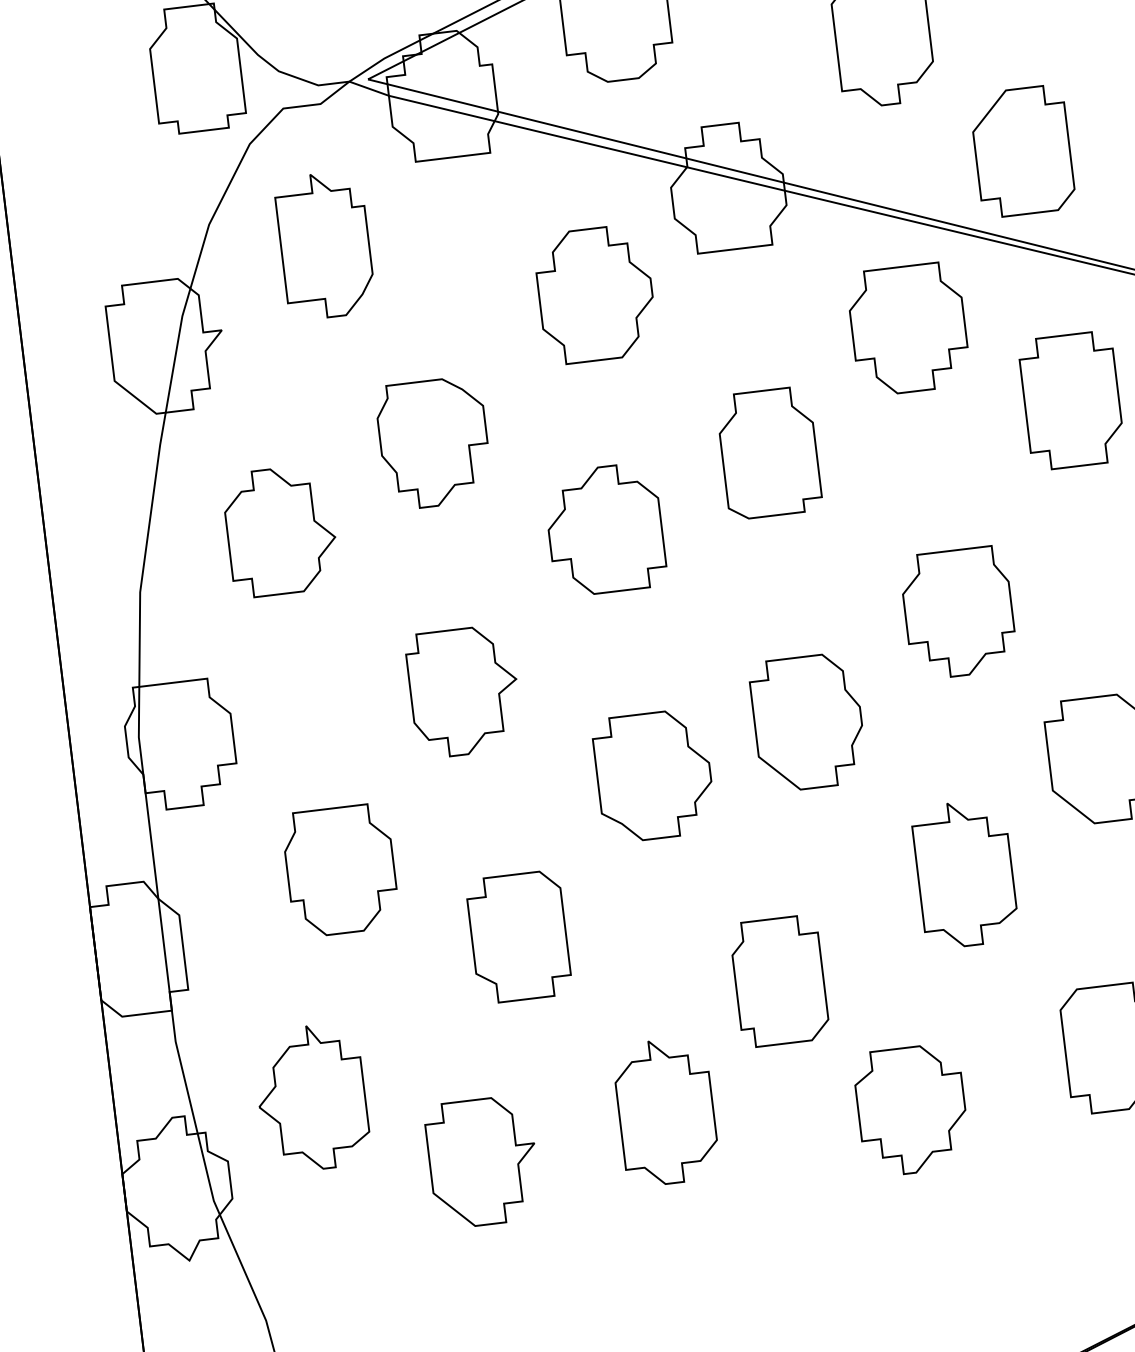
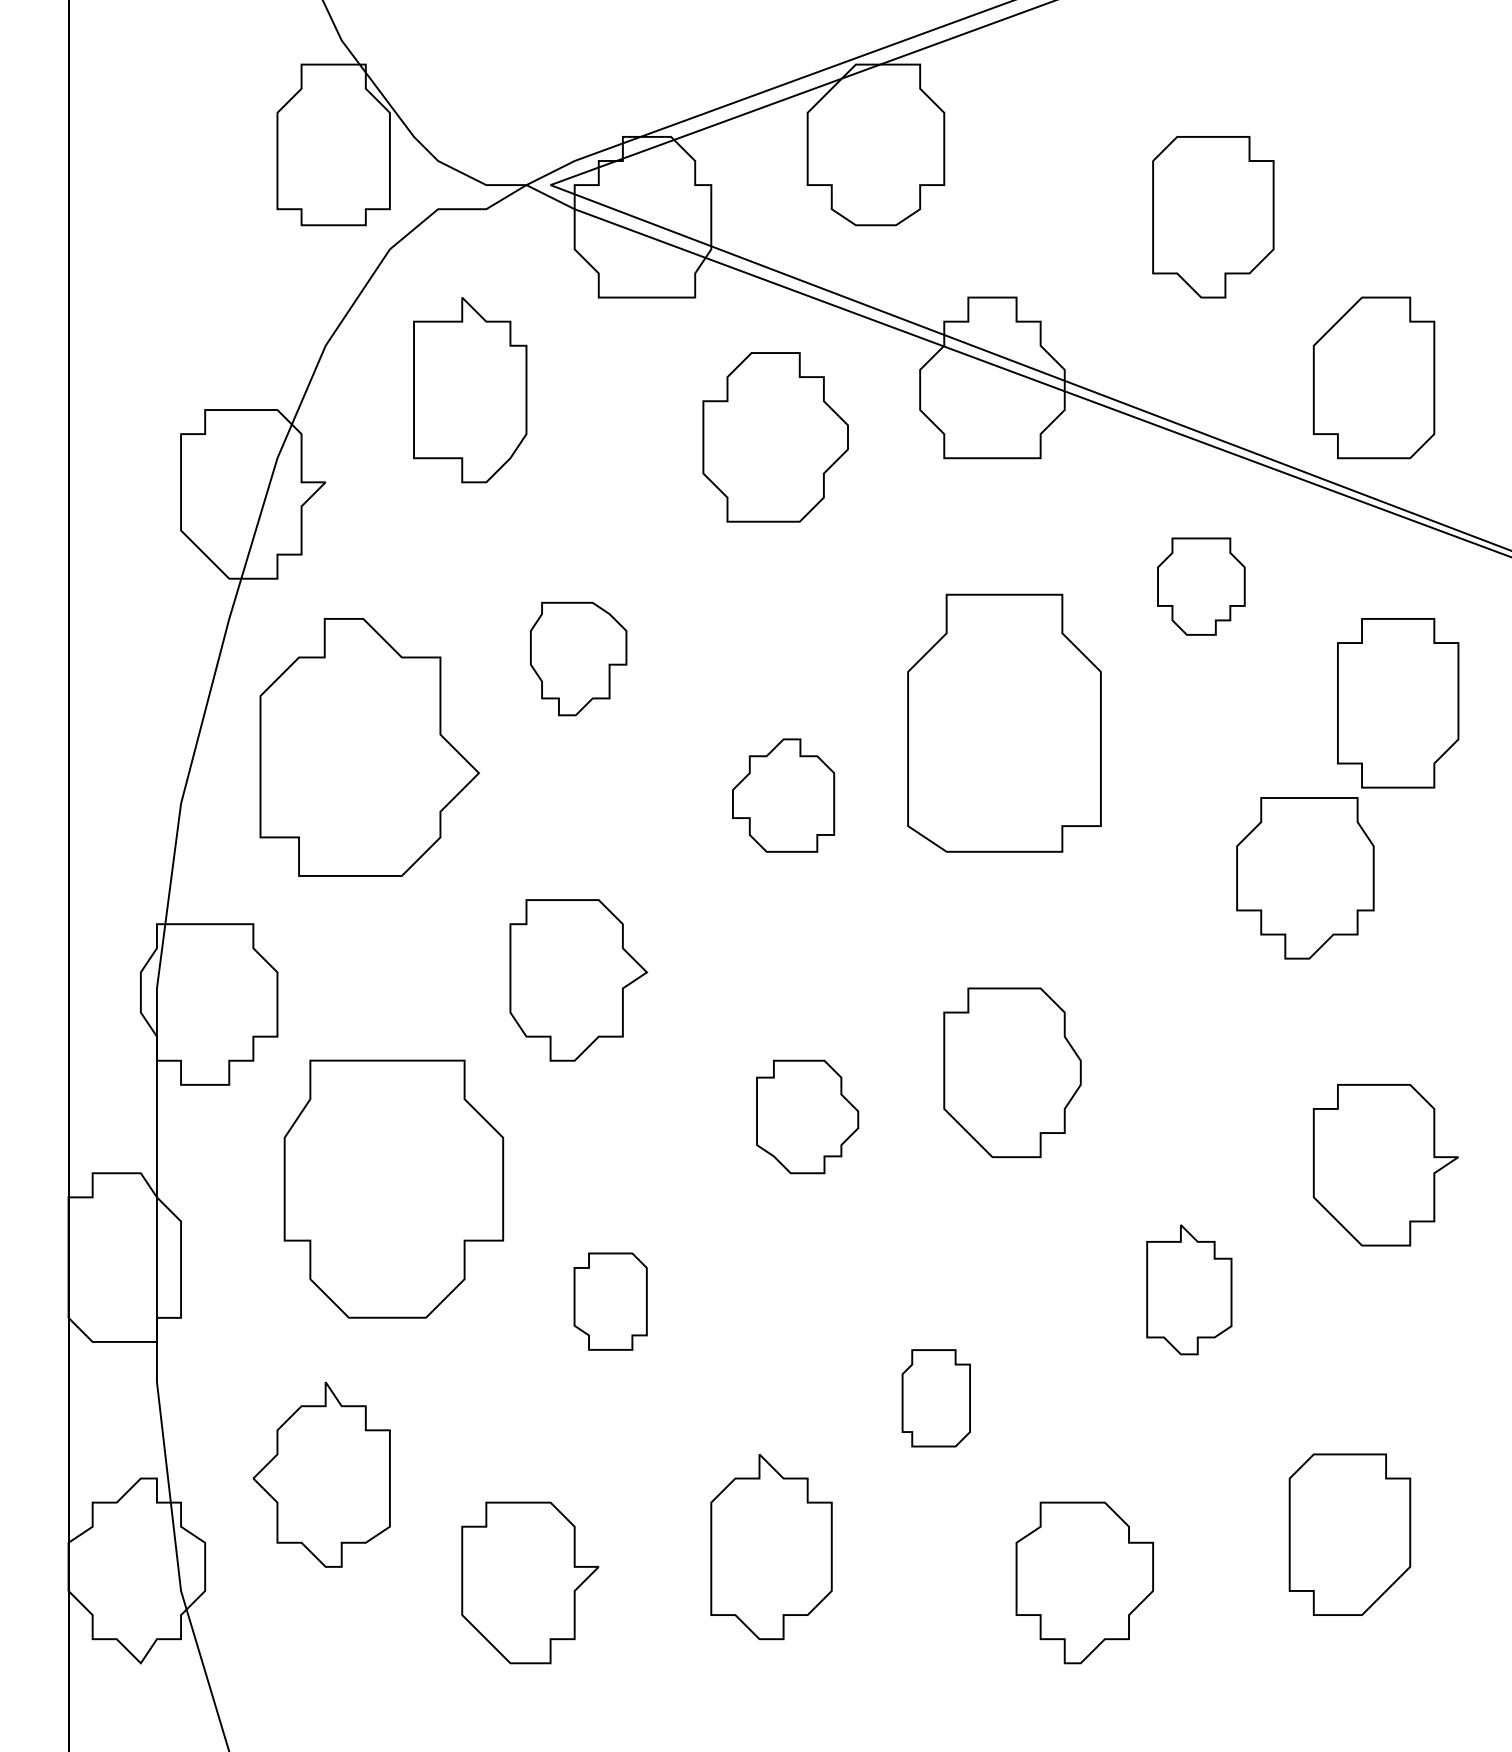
part: (595, 294) -> (775, 437), moved
part: (908, 328) -> (1201, 586), size x0.6
part: (433, 442) -> (578, 658), size x0.7
part: (769, 453) -> (1004, 723), size x1.6
part: (605, 529) -> (783, 795), size x0.7
part: (280, 531) -> (369, 747), size x1.6
part: (958, 613) -> (1305, 878), moved
part: (653, 775) -> (807, 1116), size x0.7
part: (340, 870) -> (393, 1189), size x1.6
part: (965, 873) -> (1189, 1289), size x0.7
part: (518, 936) -> (610, 1301), size x0.6
part: (779, 981) -> (936, 1398), size x0.6

